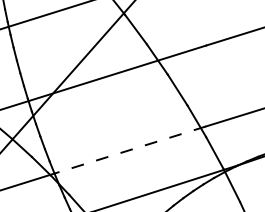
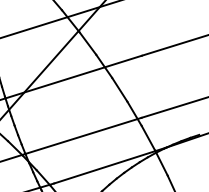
line: (130, 149) -> (83, 135), dashed -> solid

